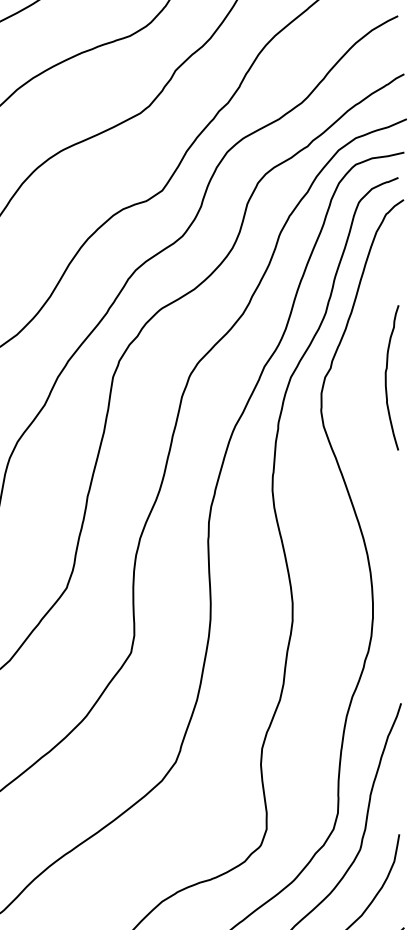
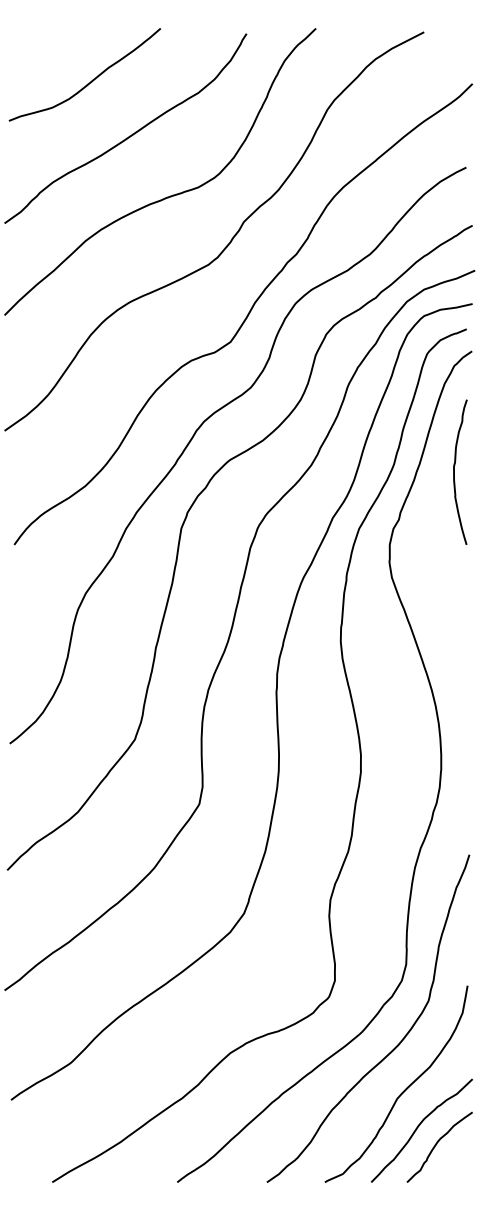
curve: (386, 377) -> (454, 471), moved

